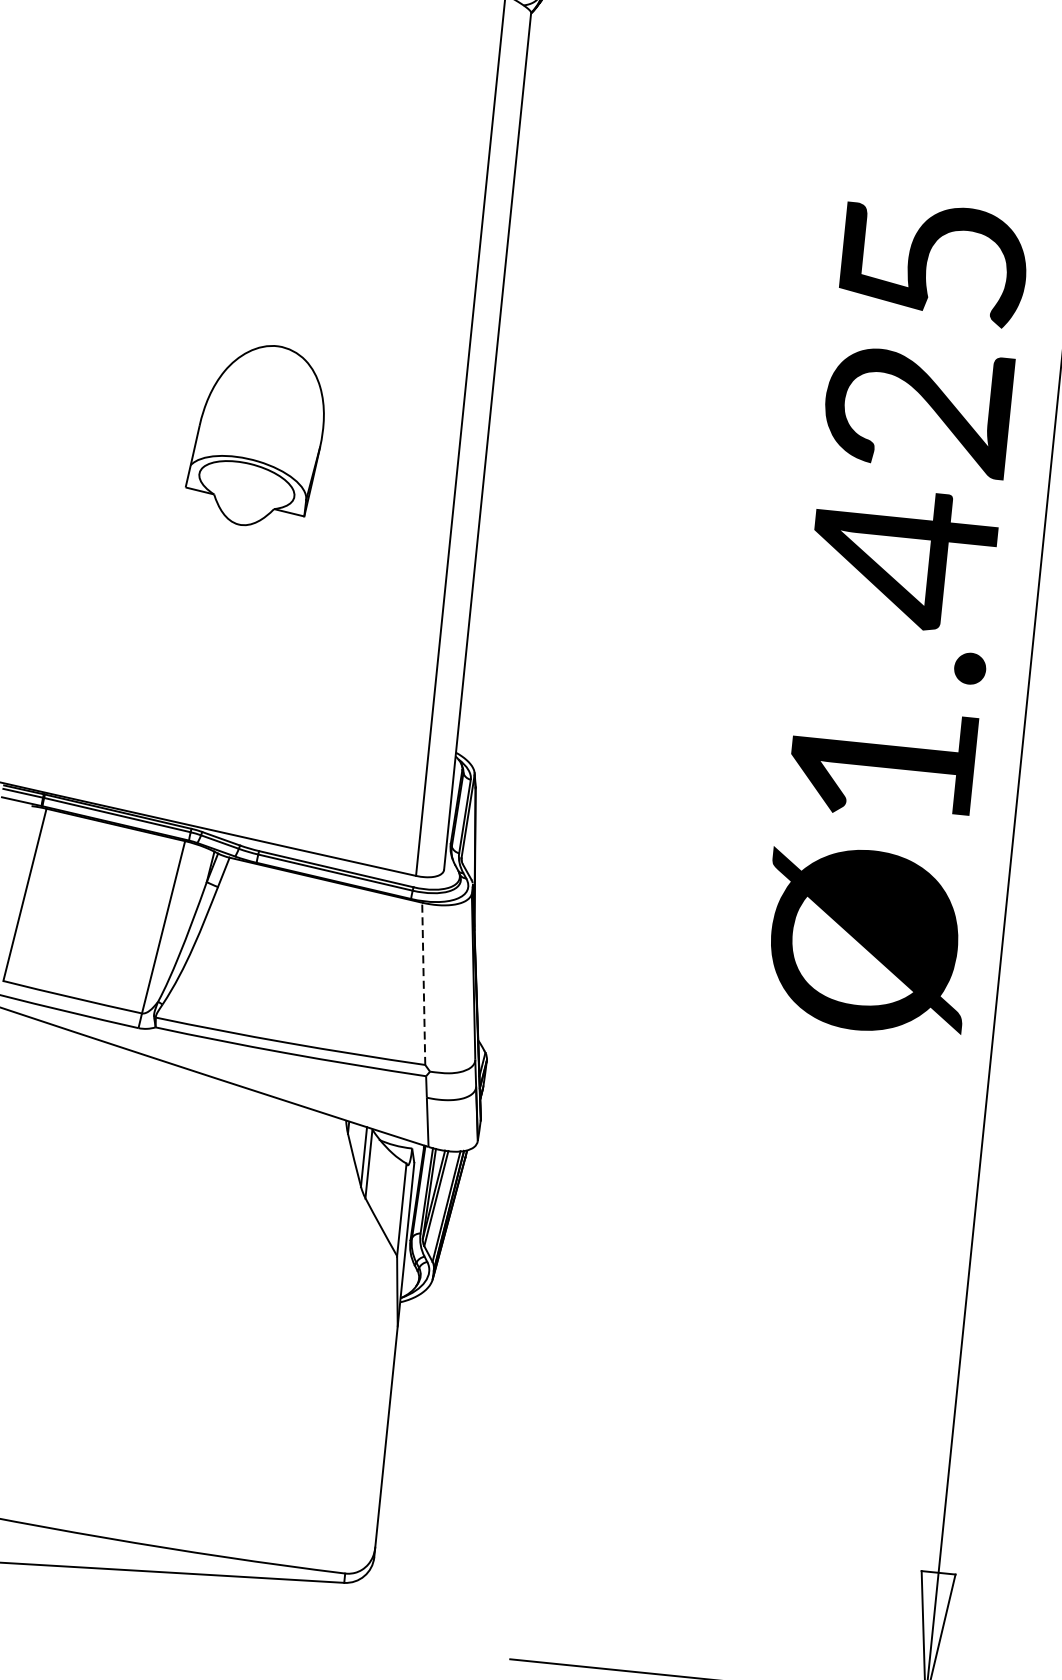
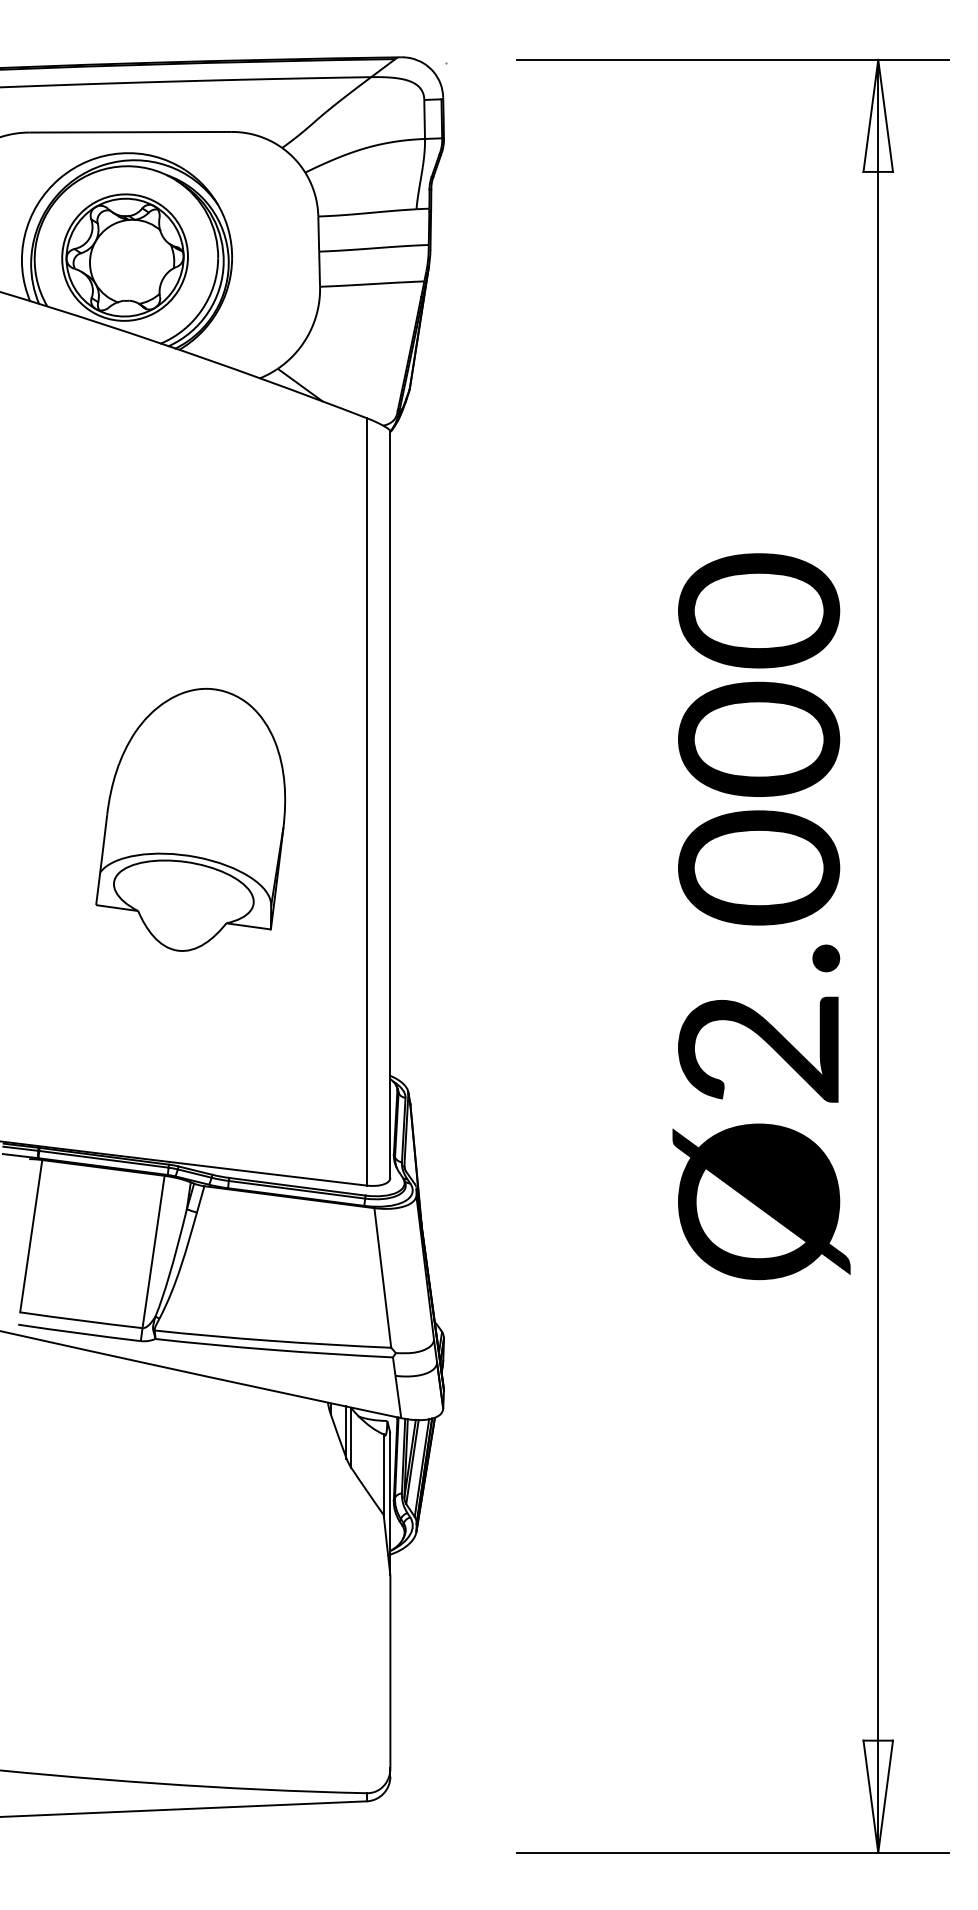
part: (256, 435) -> (190, 819), size x1.67
text: (908, 510) -> (759, 827), Ø1.425 -> Ø2.000
line: (423, 983) -> (382, 1277), dashed -> solid

